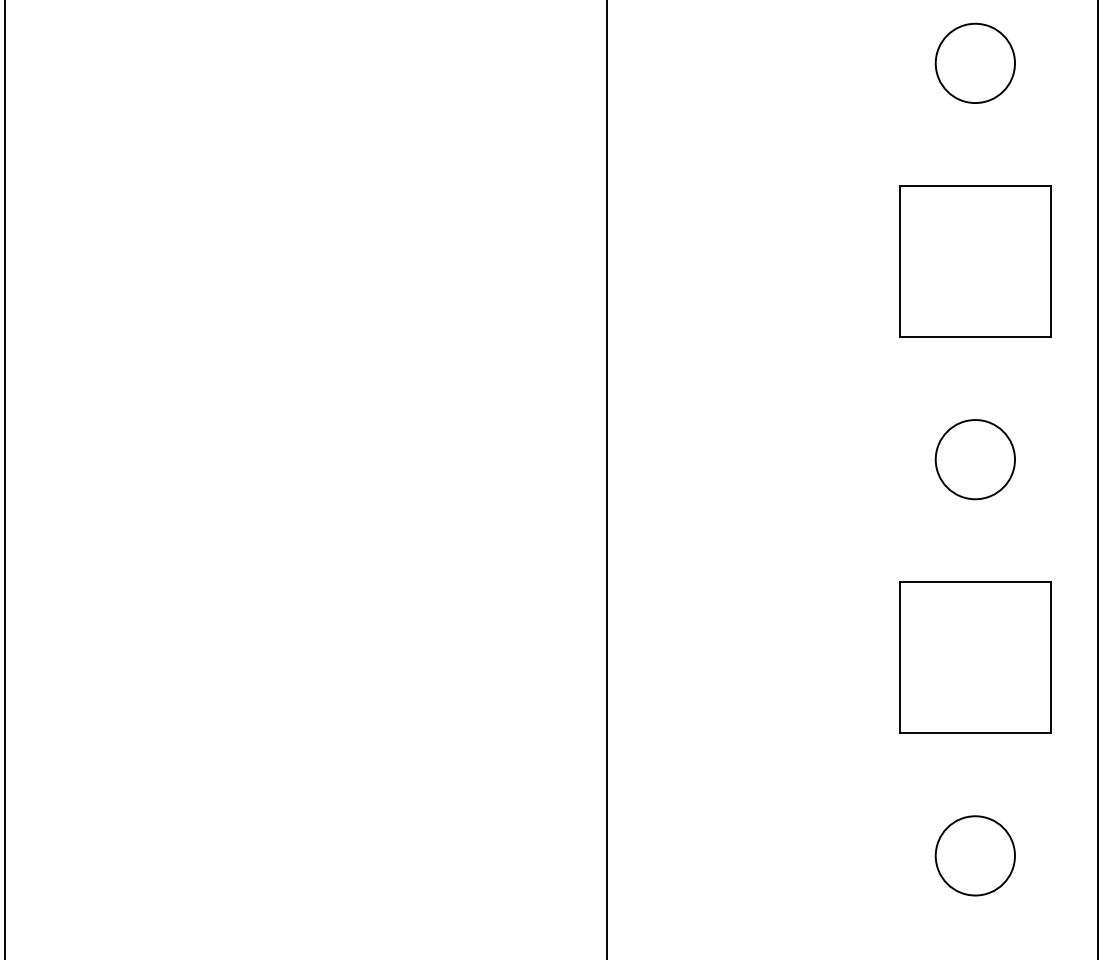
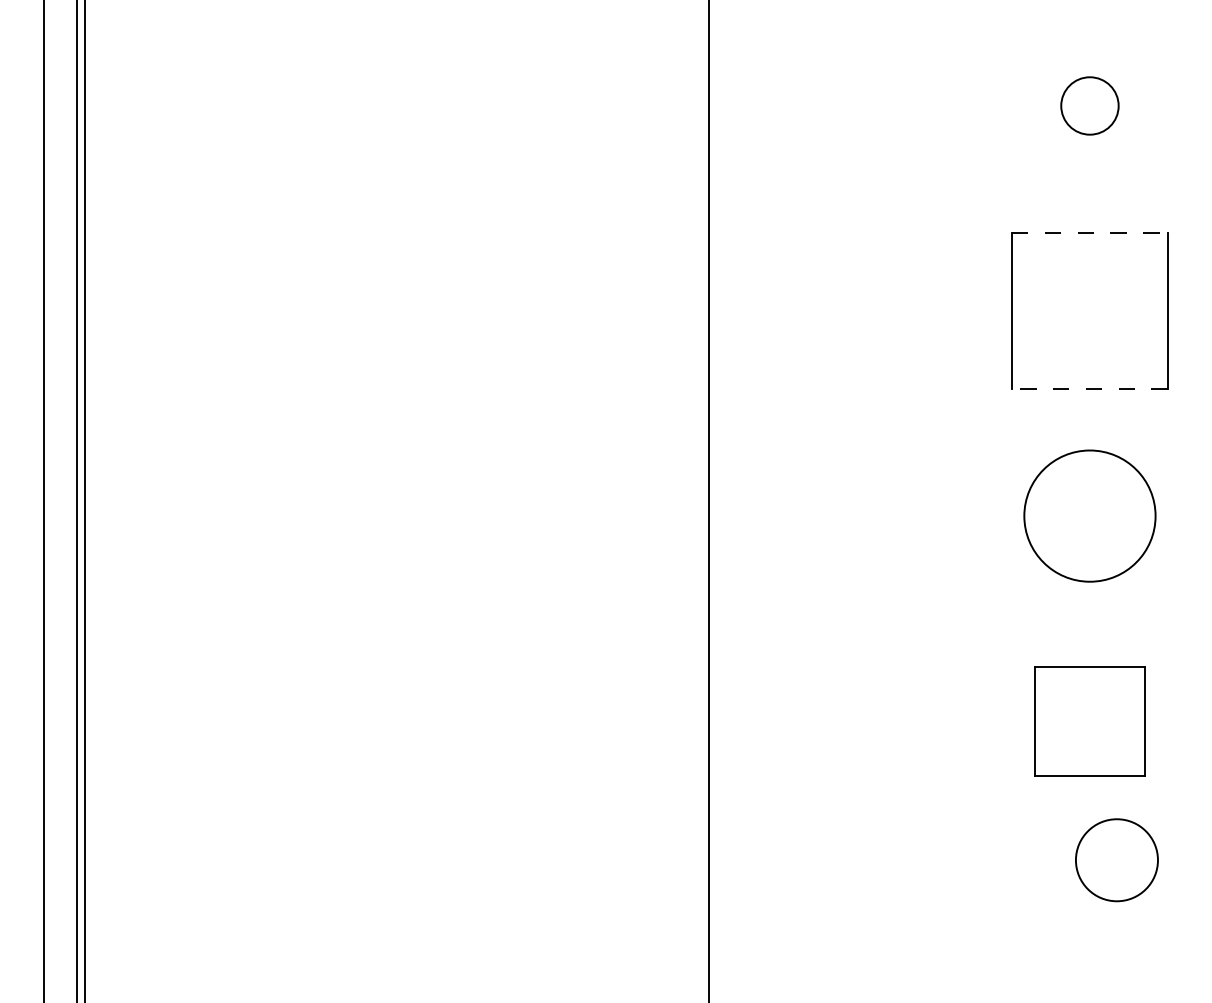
circle: (974, 62) -> (1089, 105), size x0.7
line: (974, 186) -> (1089, 233), solid -> dashed
line: (974, 336) -> (1089, 388), solid -> dashed
circle: (974, 460) -> (1089, 516), size x1.6
part: (974, 657) -> (1089, 720), size x0.7
circle: (974, 856) -> (1116, 860), moved

